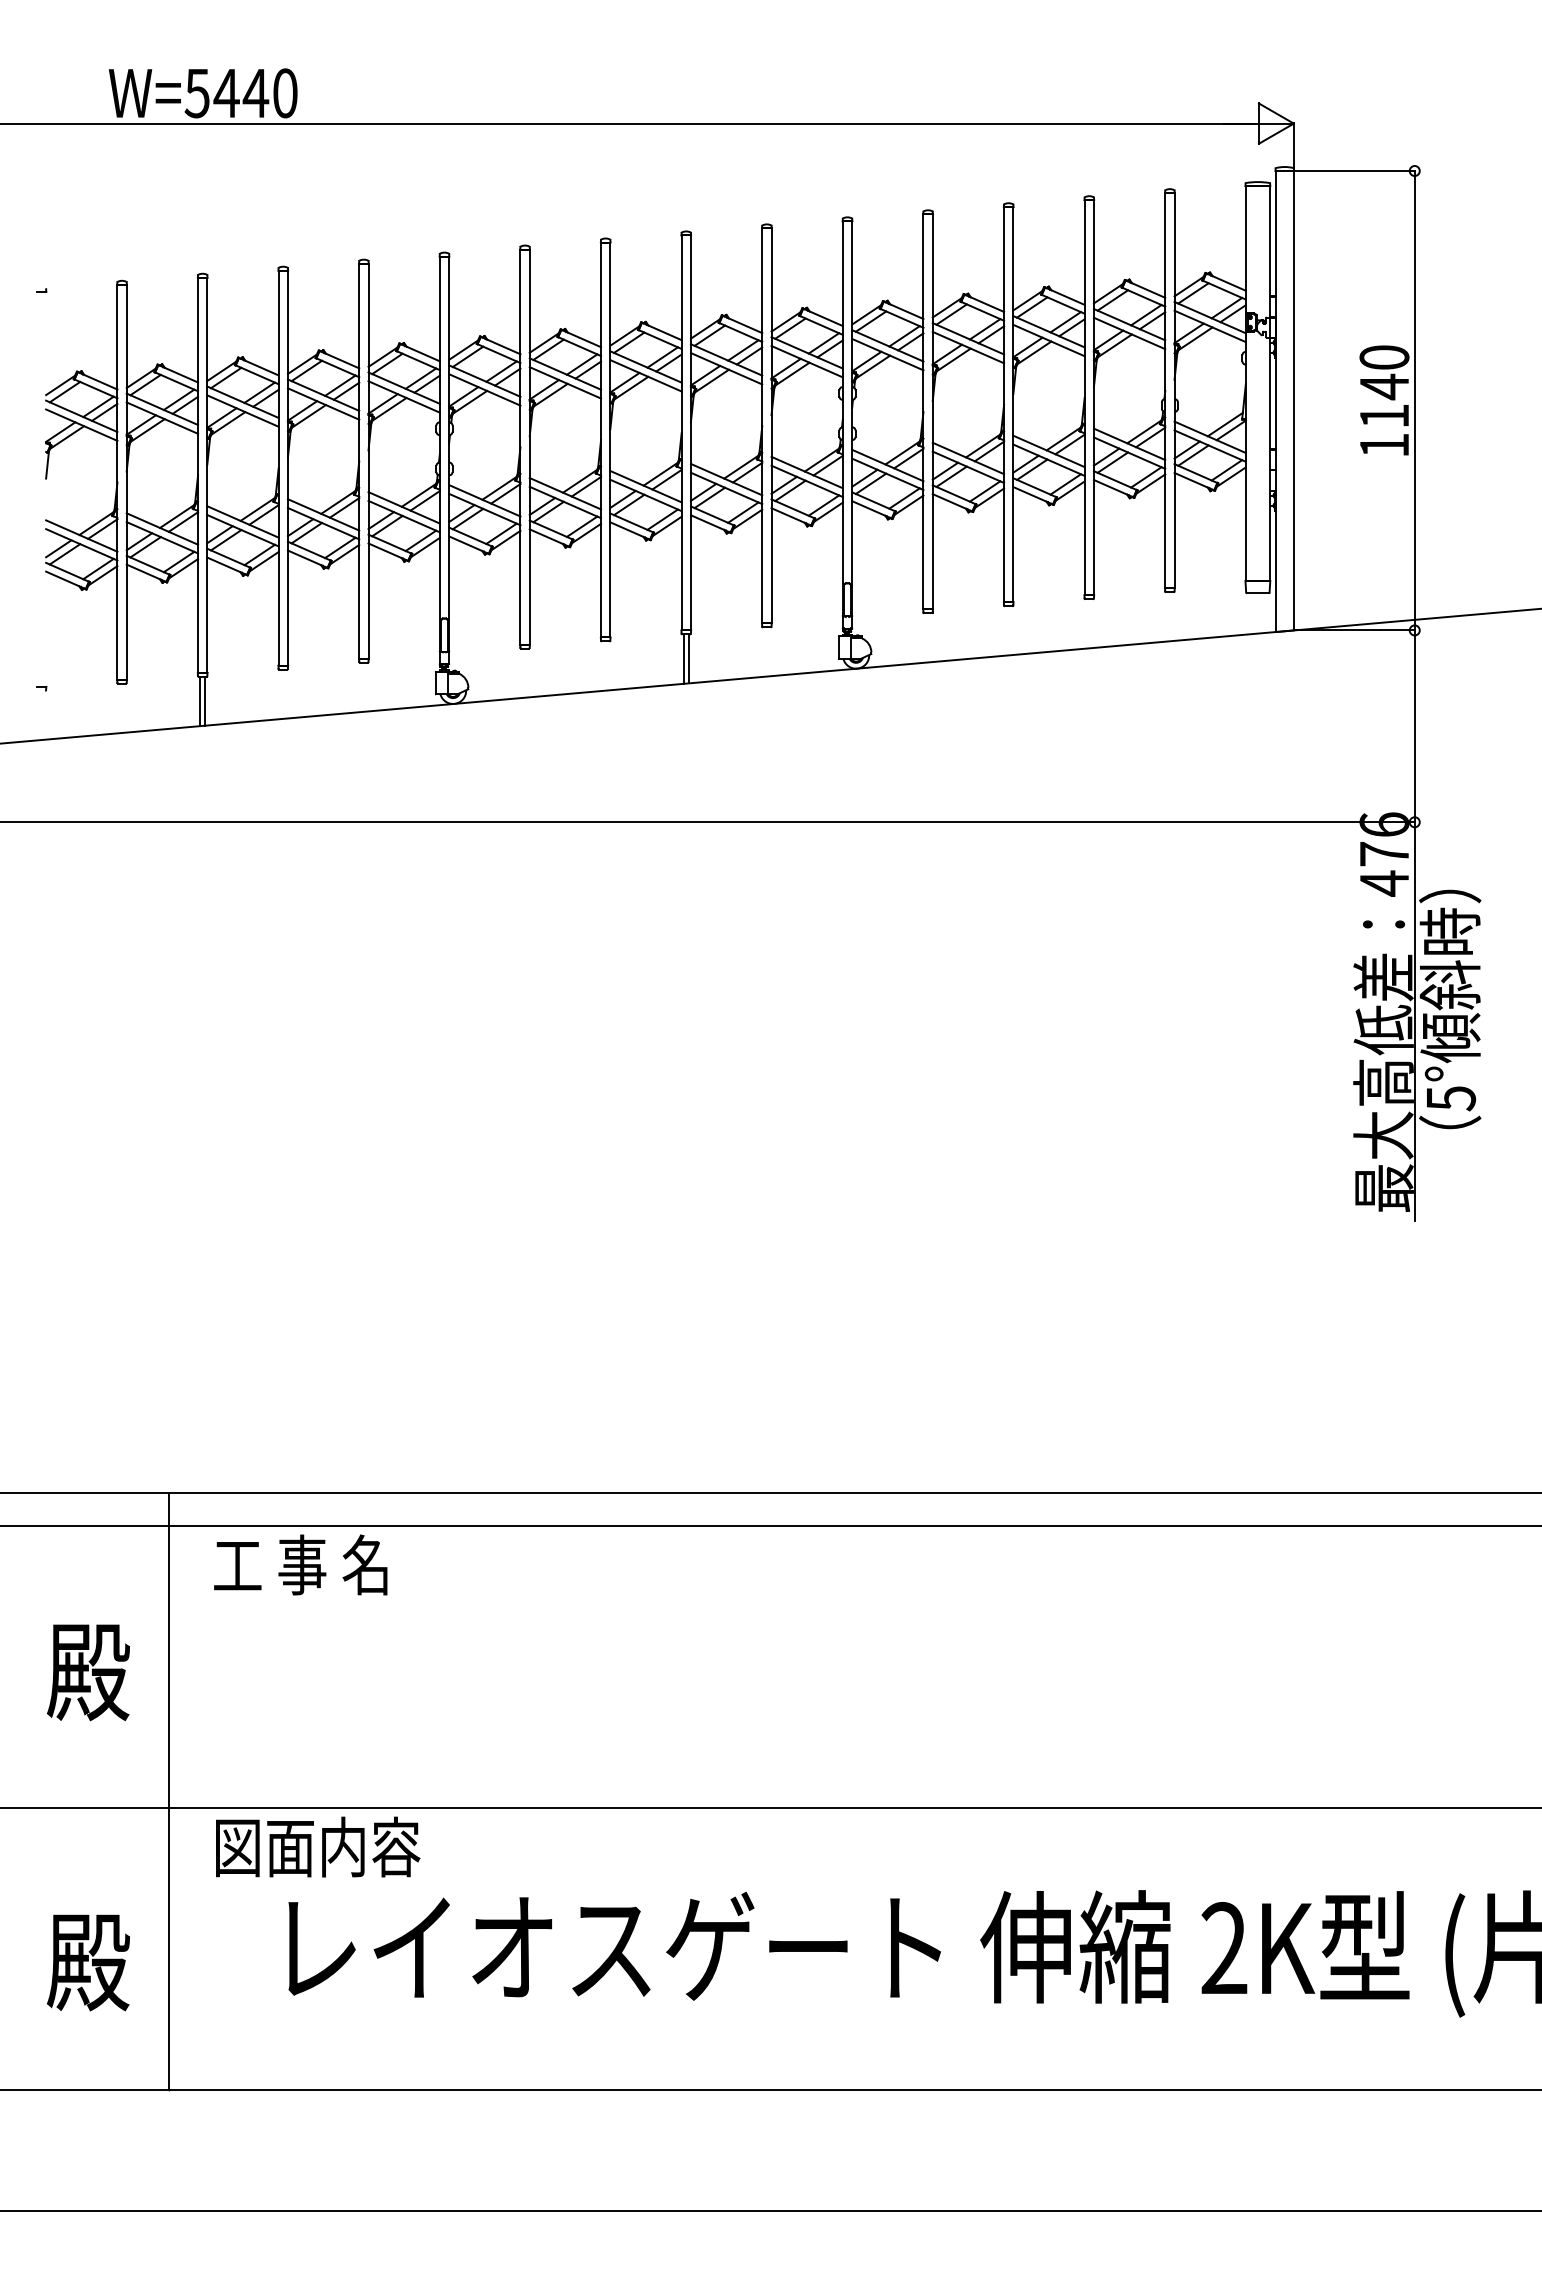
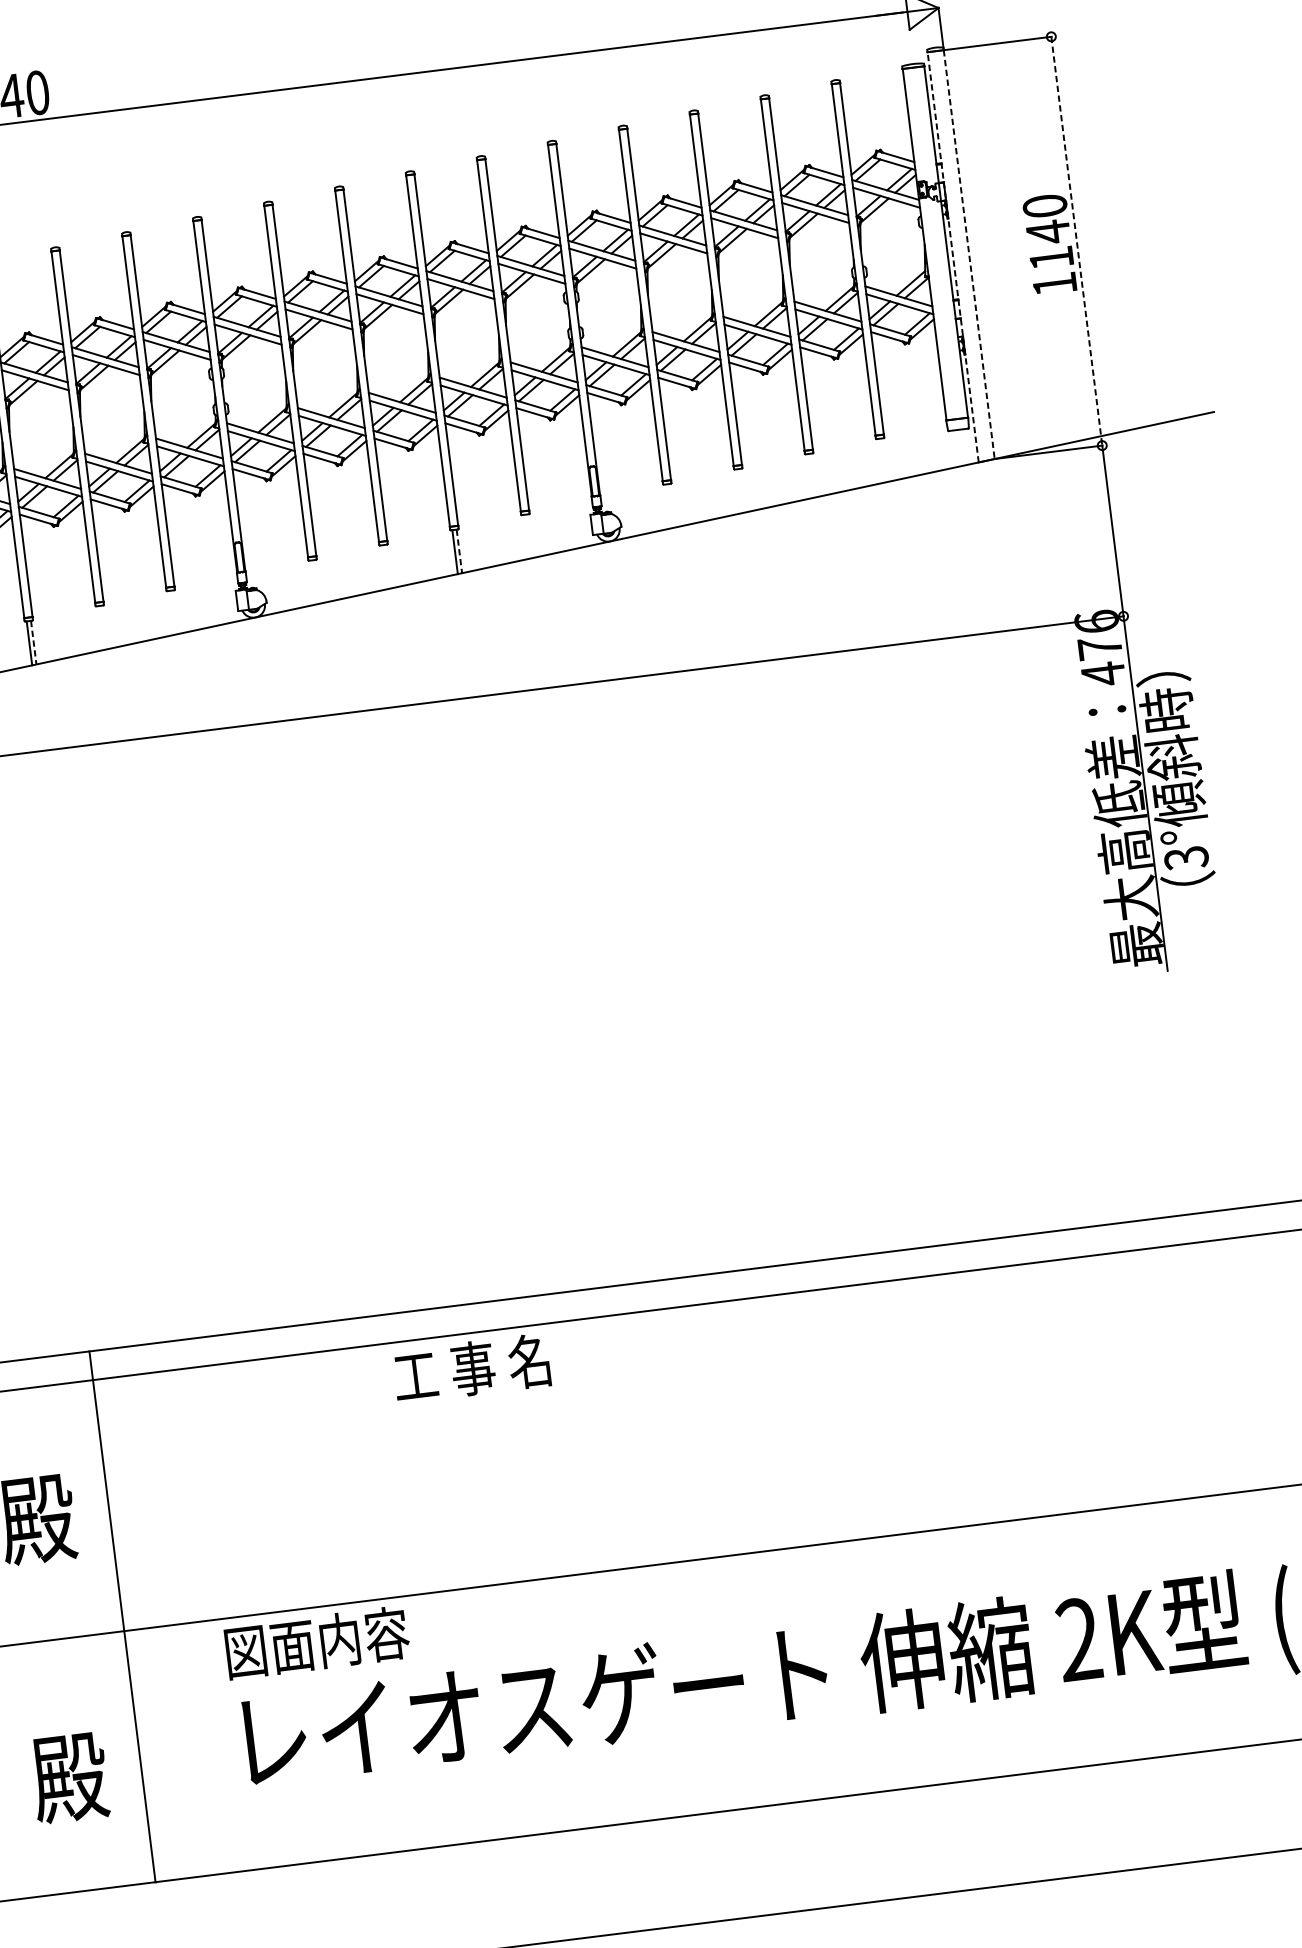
line: (1293, 400) -> (968, 254), solid -> dashed
line: (1414, 400) -> (1076, 241), solid -> dashed
line: (1275, 401) -> (952, 257), solid -> dashed
line: (688, 659) -> (459, 551), solid -> dashed
line: (205, 701) -> (34, 642), solid -> dashed
text: (1450, 1098) -> (1185, 858), 5° -> 3°
text: (300, 1564) -> (471, 1368), moved
text: (318, 1846) -> (317, 1642), moved

